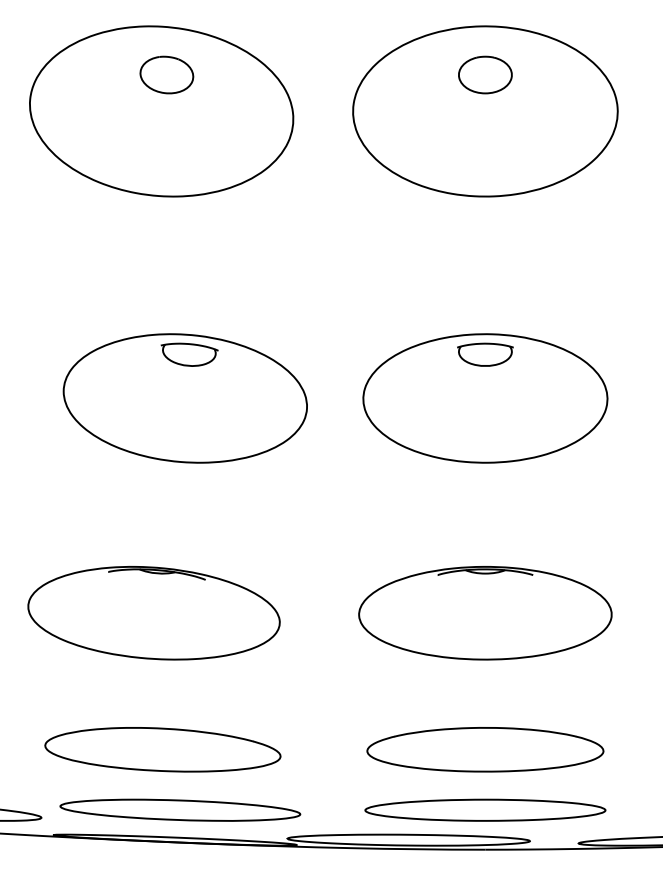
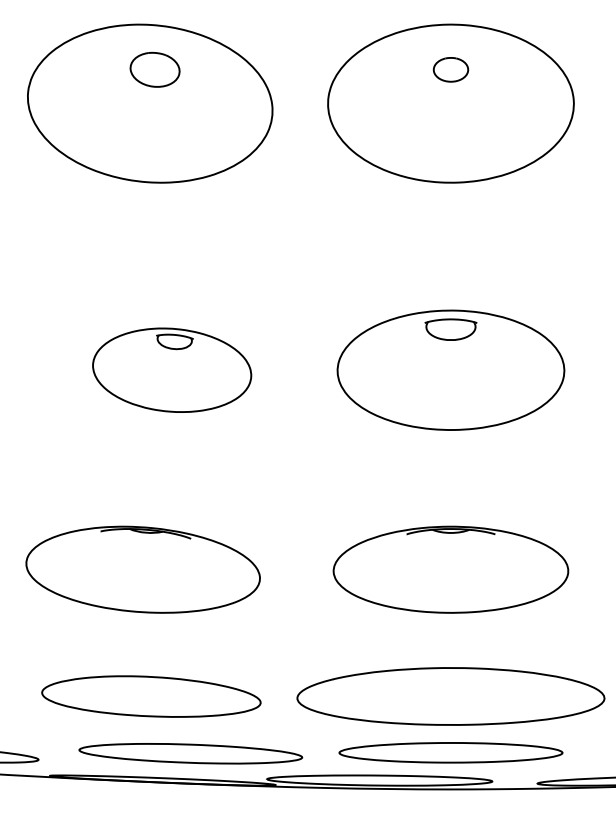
part: (485, 74) -> (451, 69), size x0.7
part: (184, 398) -> (171, 370), size x0.7
part: (485, 749) -> (451, 696), size x1.4
part: (180, 809) -> (190, 753), moved

